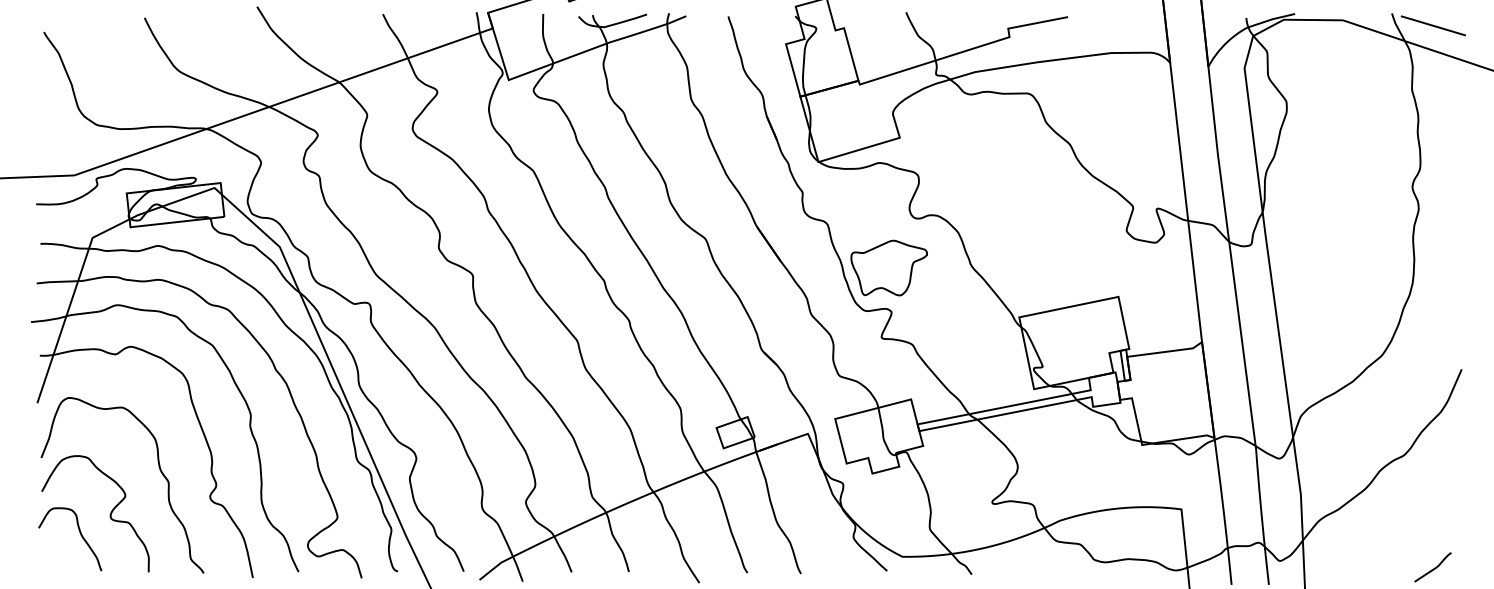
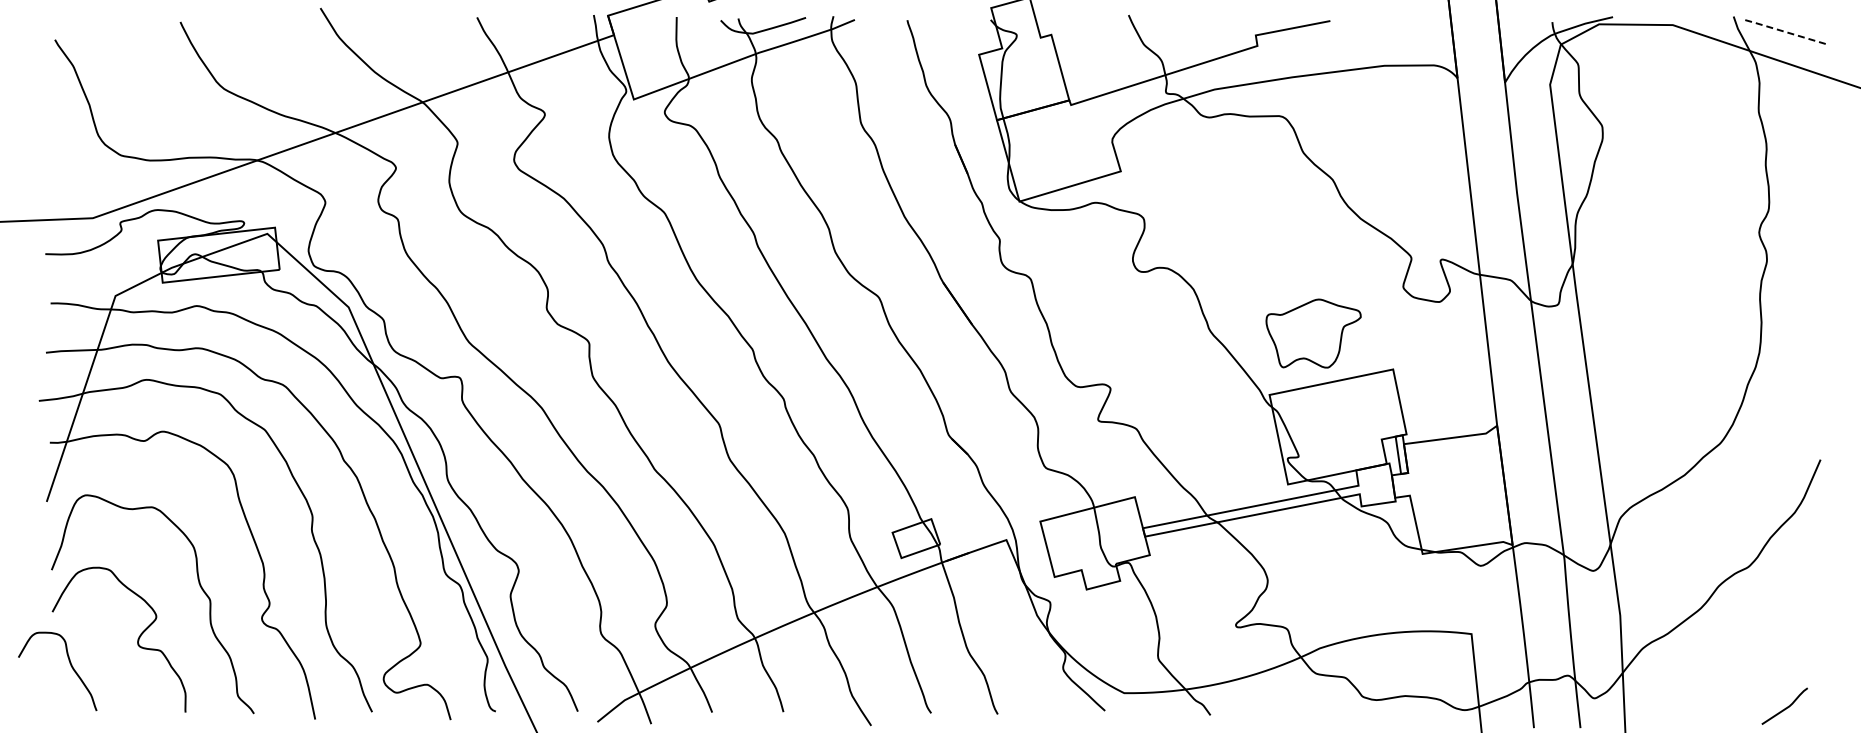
line: (1431, 25) -> (1783, 31), solid -> dashed
part: (889, 268) -> (1313, 333), moved
curve: (80, 534) -> (70, 665), moved

